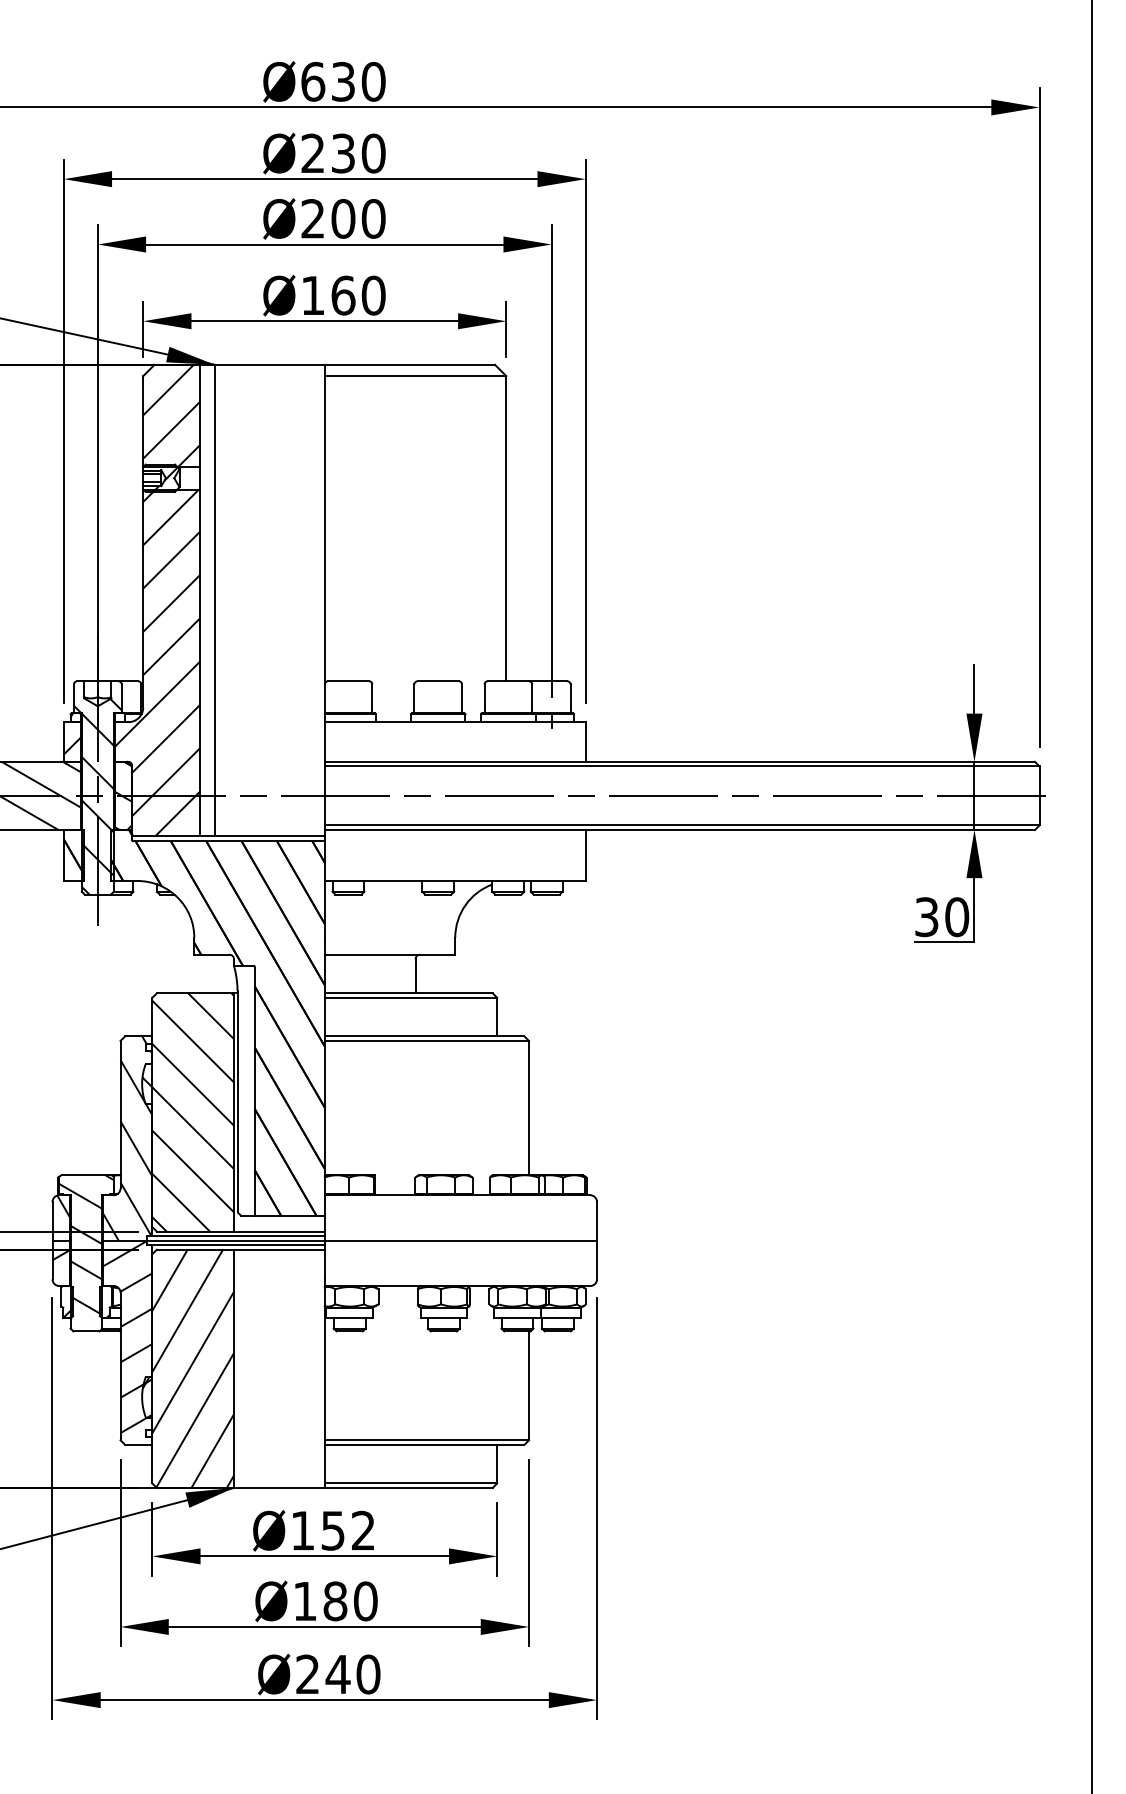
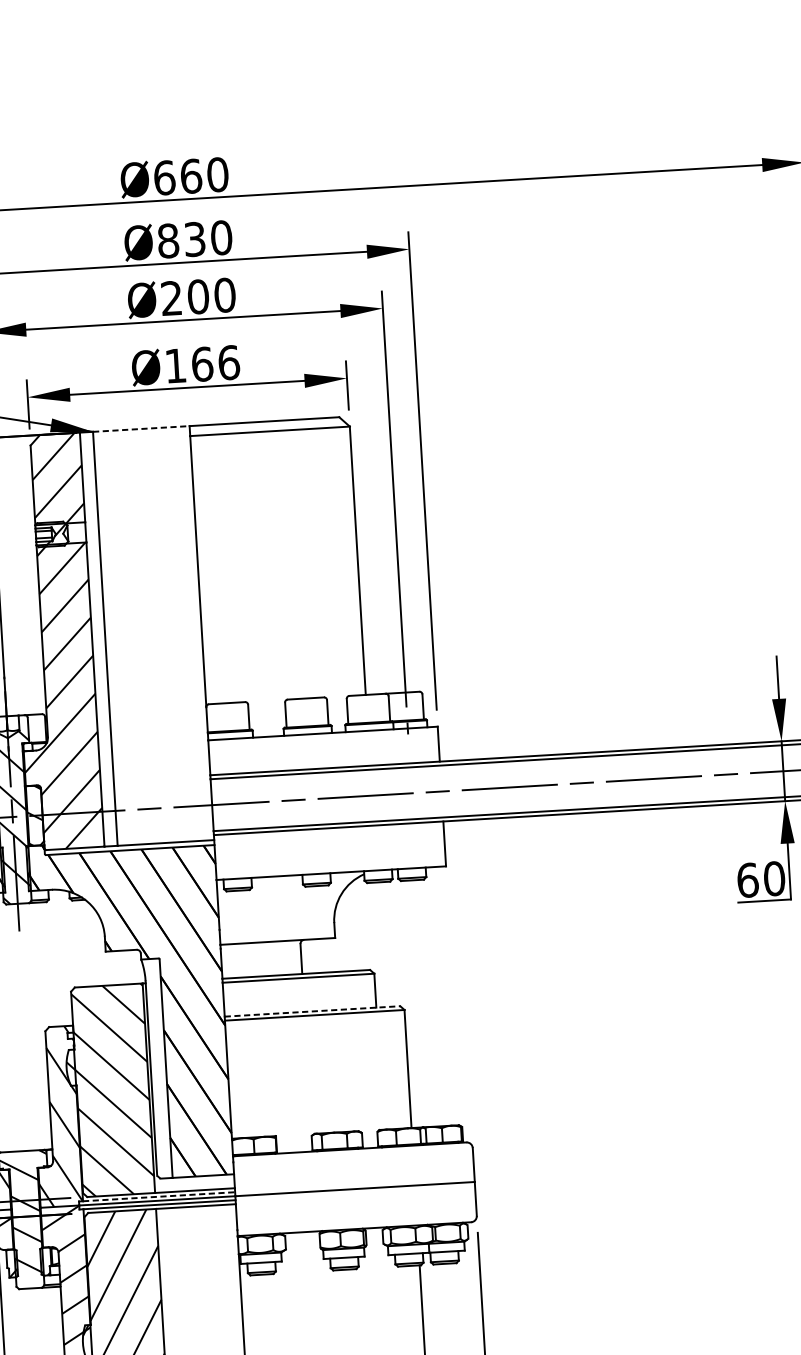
text: (343, 81) -> (191, 176), Ø630 -> Ø660
text: (313, 153) -> (168, 240), Ø230 -> Ø830
text: (373, 295) -> (228, 362), Ø160 -> Ø166
line: (269, 364) -> (141, 428), solid -> dashed
text: (927, 917) -> (748, 880), 30 -> 60
line: (424, 1036) -> (312, 1011), solid -> dashed
line: (238, 1236) -> (159, 1197), solid -> dashed

